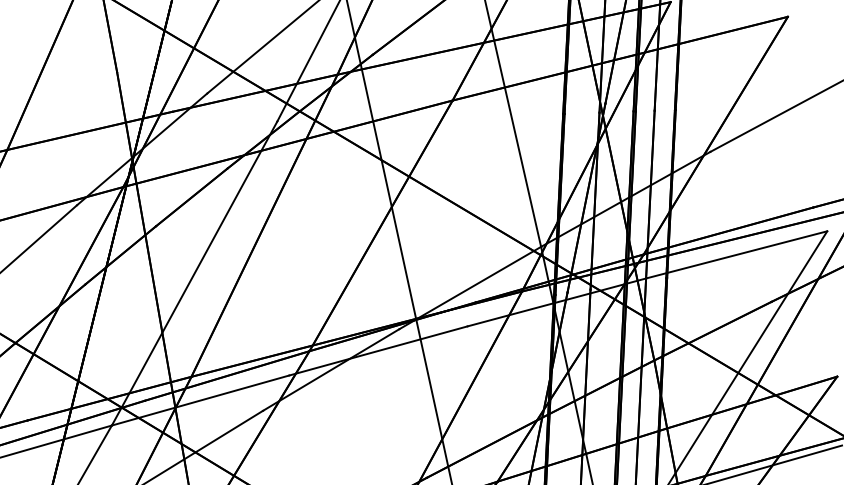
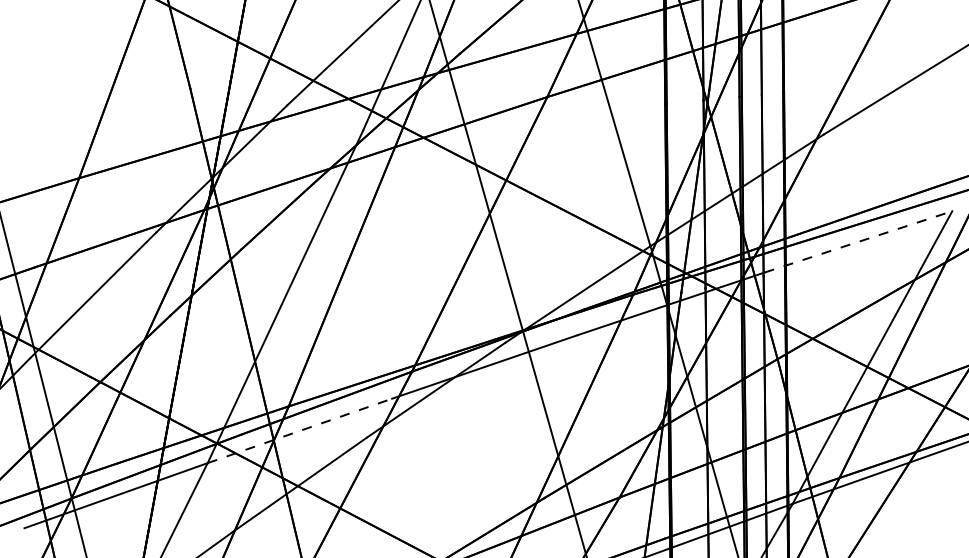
line: (737, 254) -> (858, 241), solid -> dashed
line: (200, 400) -> (299, 430), solid -> dashed

